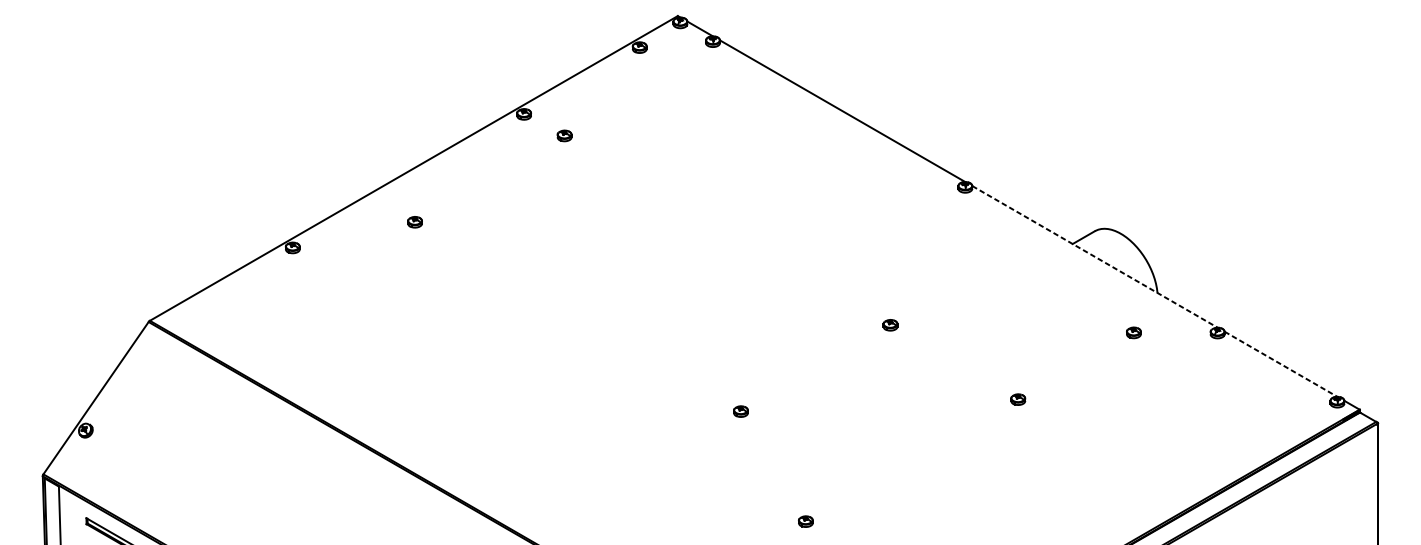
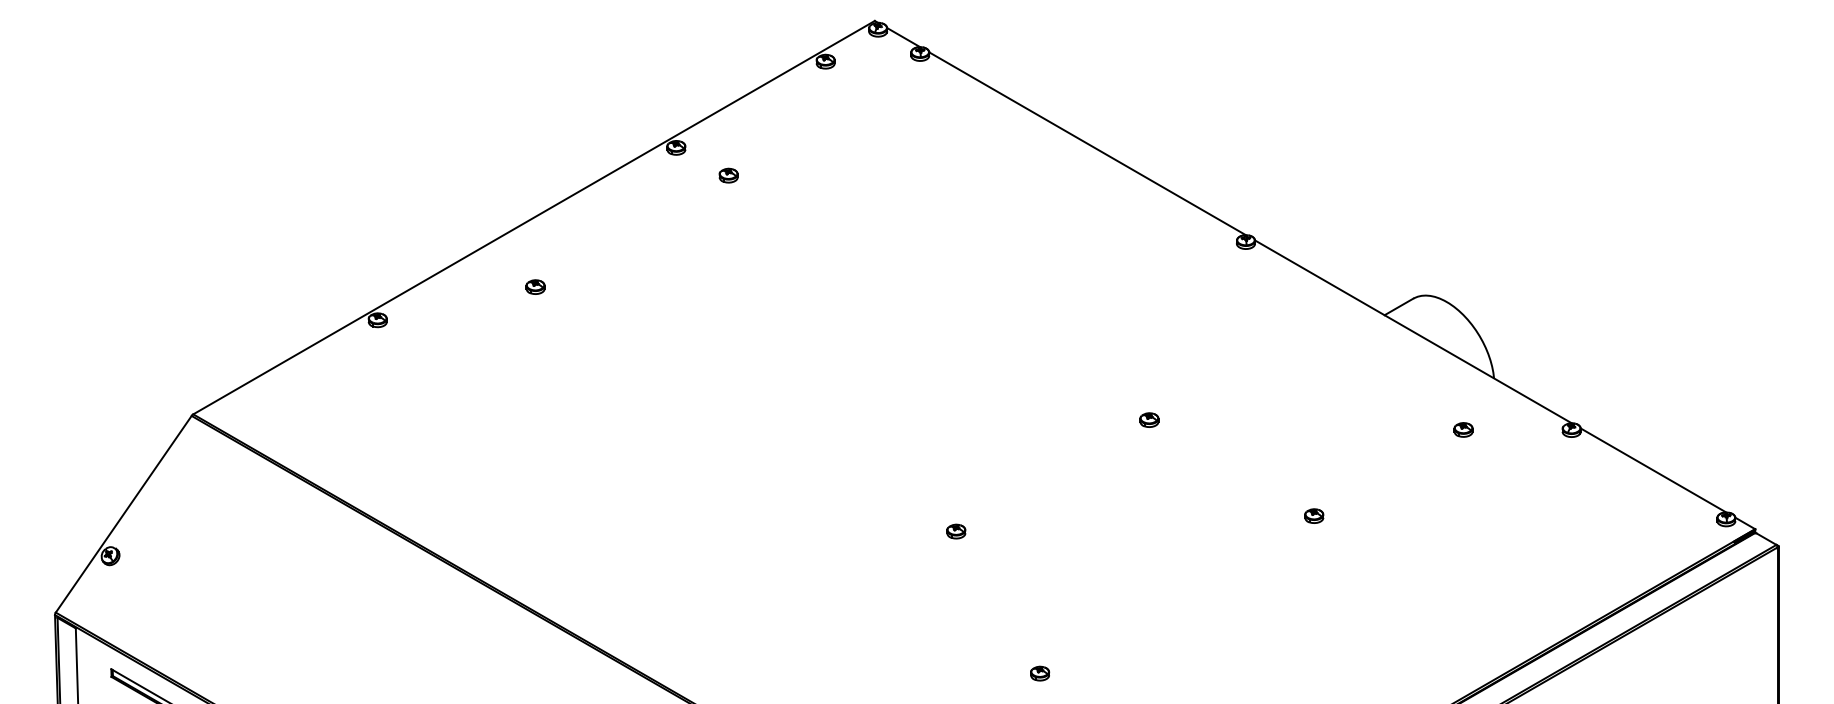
line: (1095, 256) -> (1413, 331), dashed -> solid
line: (1280, 364) -> (1653, 470), dashed -> solid

